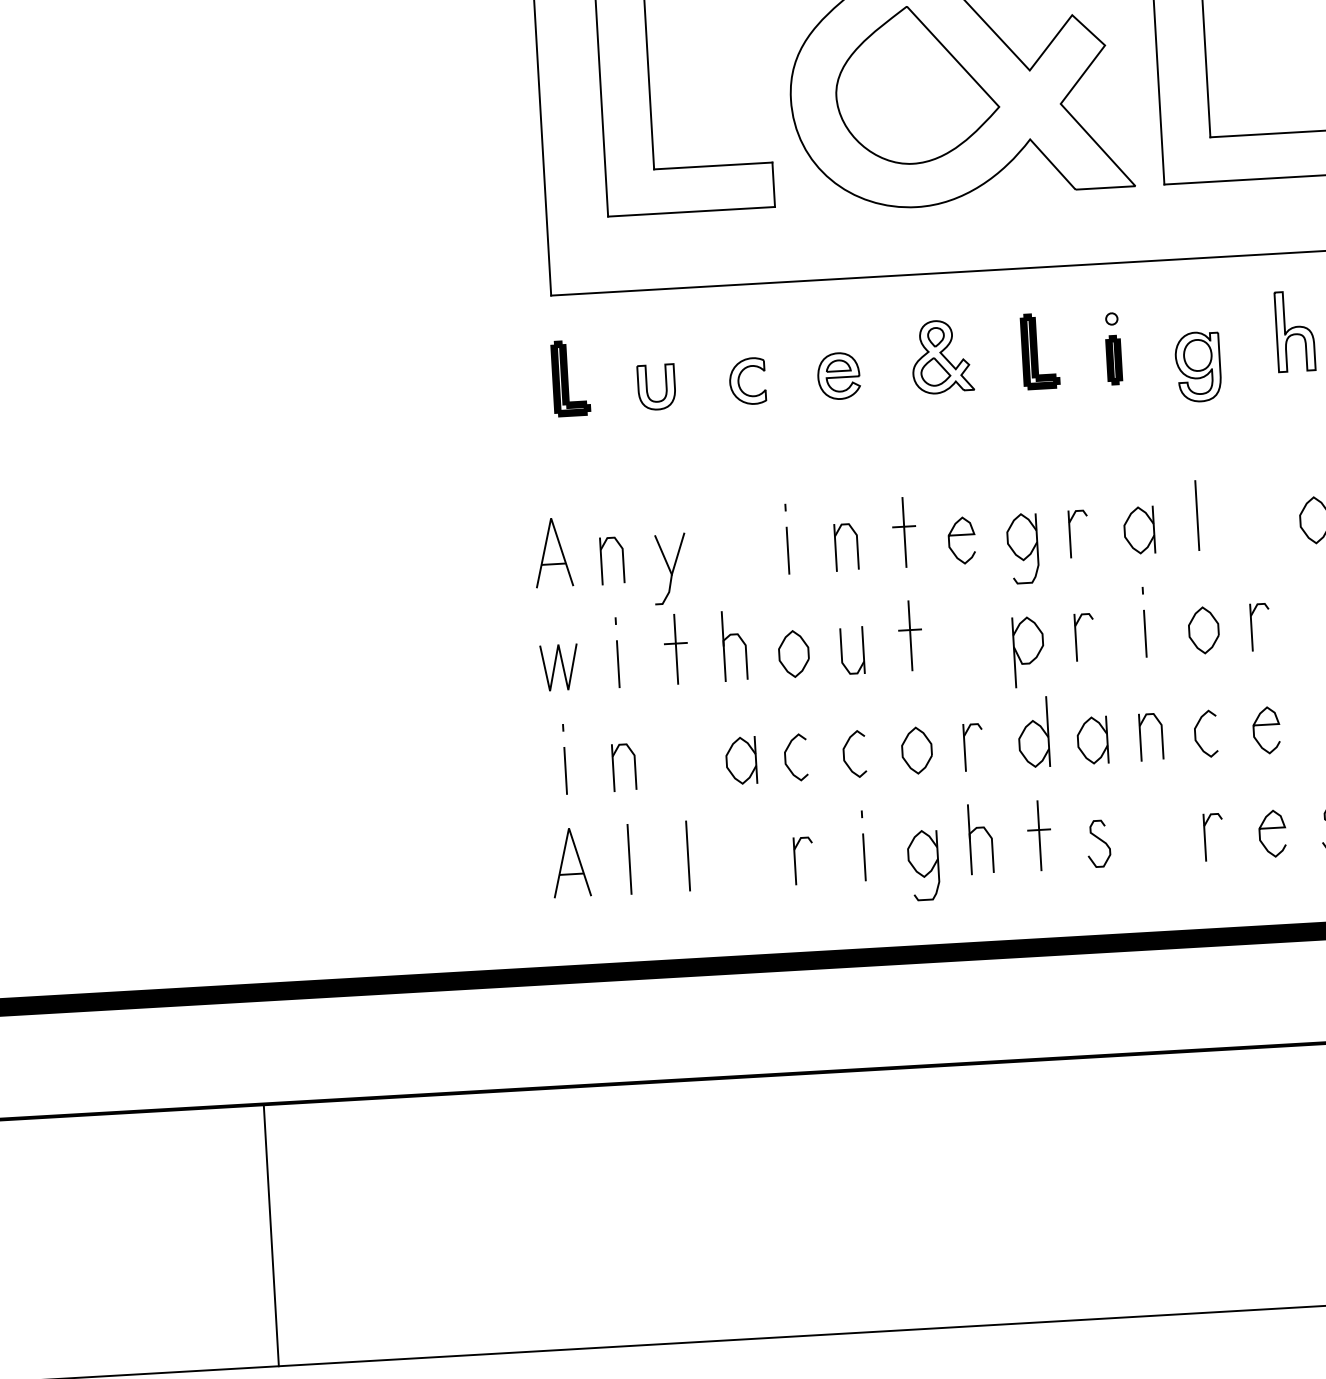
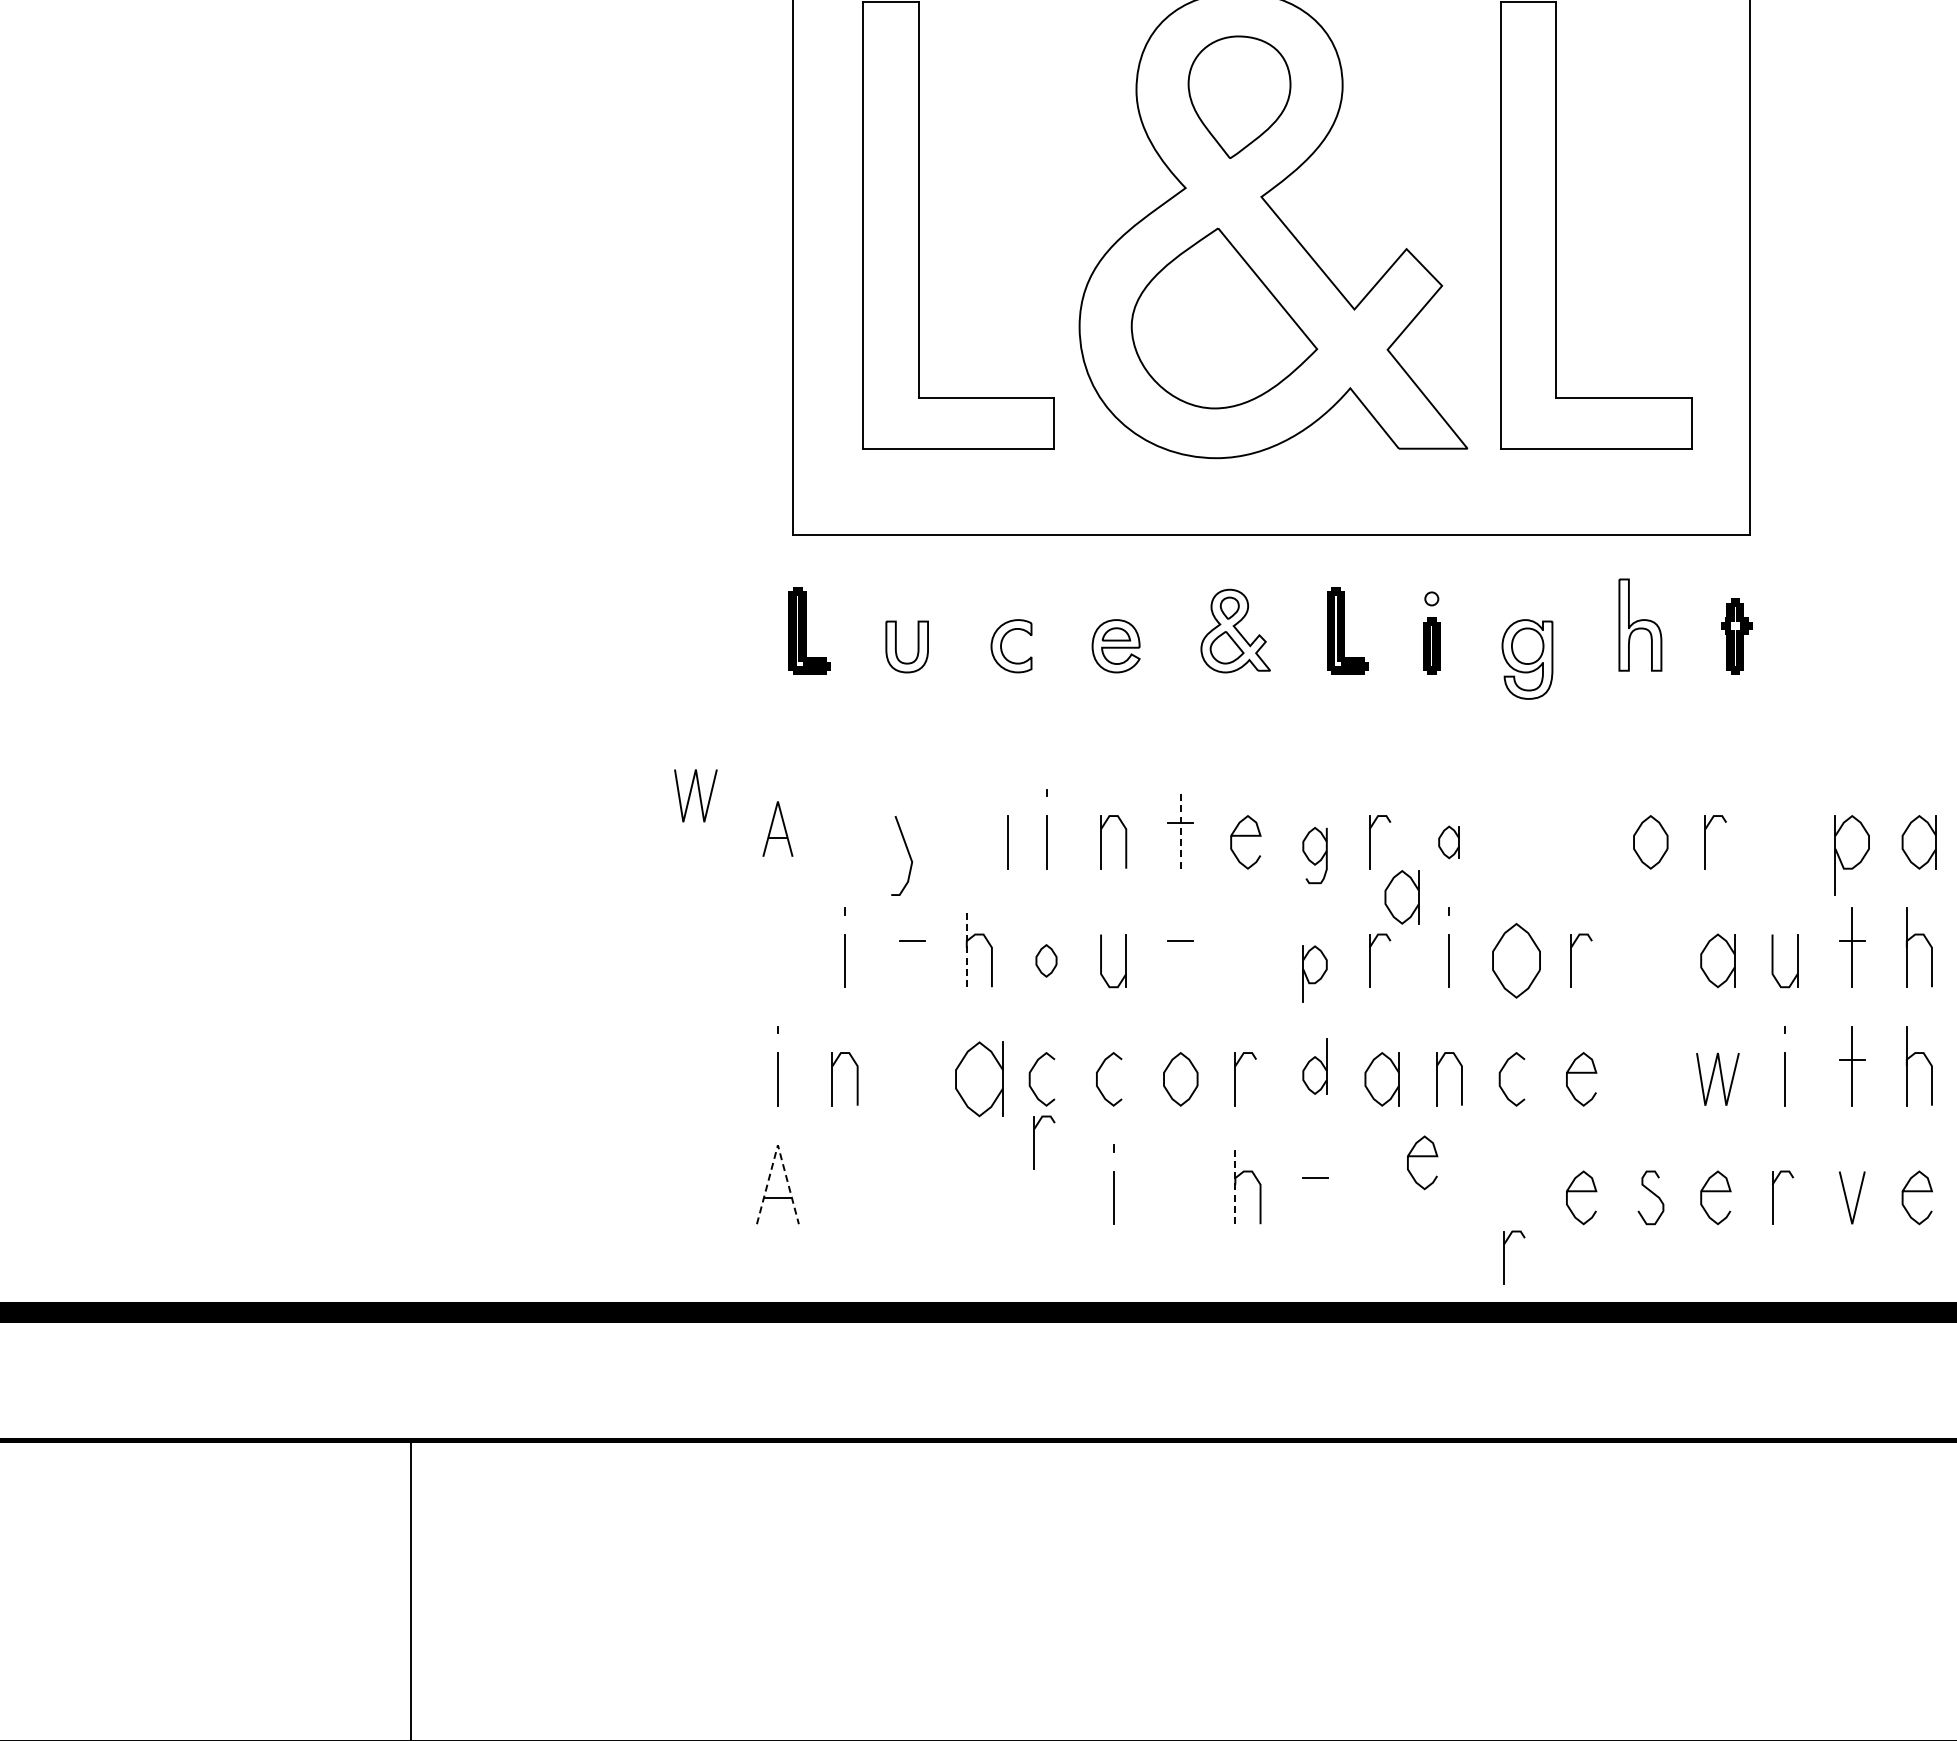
line: (1197, 514) -> (1516, 828), removed
part: (1138, 530) -> (1448, 842), size x0.6
line: (904, 531) -> (1180, 828), solid -> dashed
part: (1022, 548) -> (1314, 855), size x0.7
part: (552, 552) -> (777, 828), size x0.7
line: (753, 552) -> (1007, 842), added
line: (677, 554) -> (920, 839), removed
part: (601, 561) -> (832, 842), removed
part: (1100, 580) -> (1401, 897), added
part: (1203, 630) -> (1516, 960), size x1.4
line: (910, 635) -> (1180, 947), removed
line: (723, 646) -> (966, 947), solid -> dashed
line: (676, 649) -> (912, 947), removed
part: (1028, 651) -> (1314, 973), size x0.7
part: (793, 653) -> (1046, 960), size x0.6
line: (561, 665) -> (698, 793), moved
part: (1033, 732) -> (1314, 1066), size x0.7
part: (740, 760) -> (978, 1079), size x1.4
curve: (1131, 806) -> (1422, 1157), added
line: (568, 828) -> (777, 1145), solid -> dashed
line: (1039, 835) -> (1315, 1184), removed
part: (1205, 837) -> (1504, 1257), moved
line: (970, 839) -> (1235, 1184), solid -> dashed
curve: (1100, 840) -> (1384, 1194), removed
line: (688, 855) -> (912, 1184), removed
line: (629, 859) -> (845, 1184), removed
part: (795, 861) -> (1034, 1142), moved
part: (923, 865) -> (1180, 1210), removed

